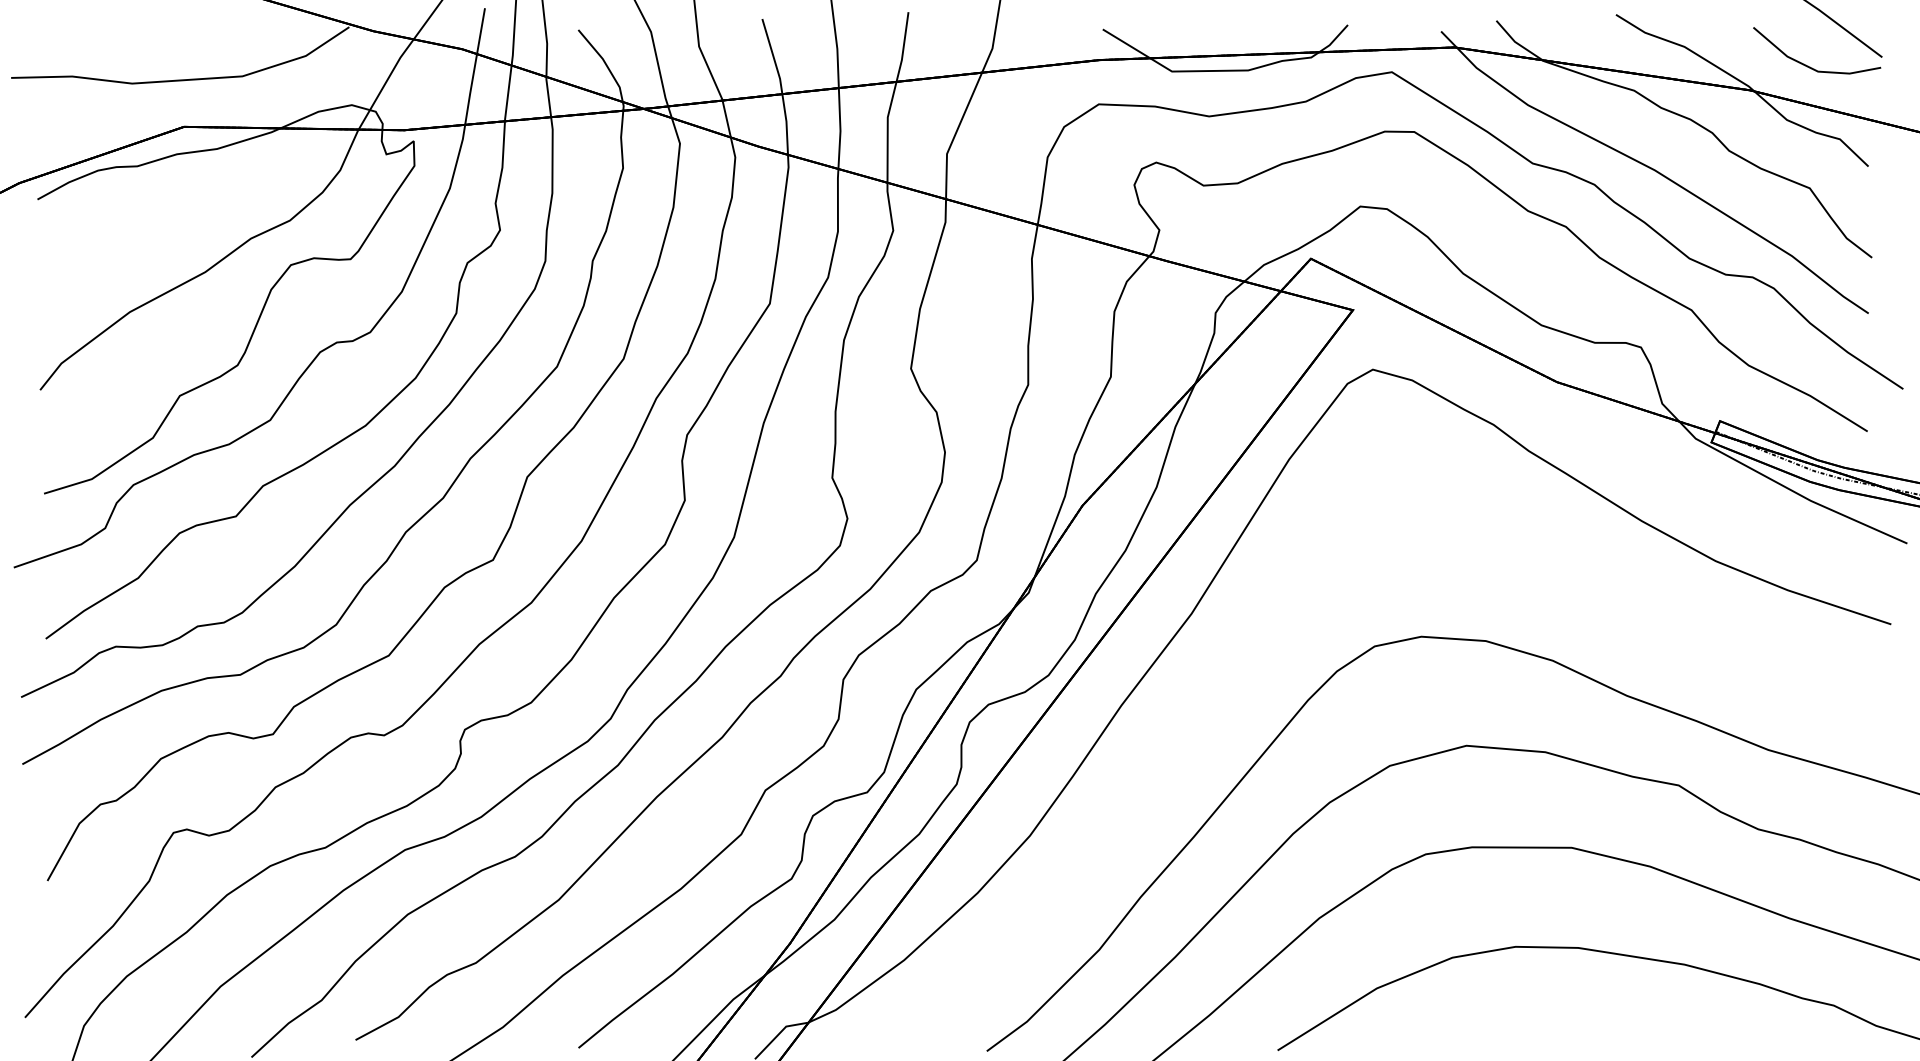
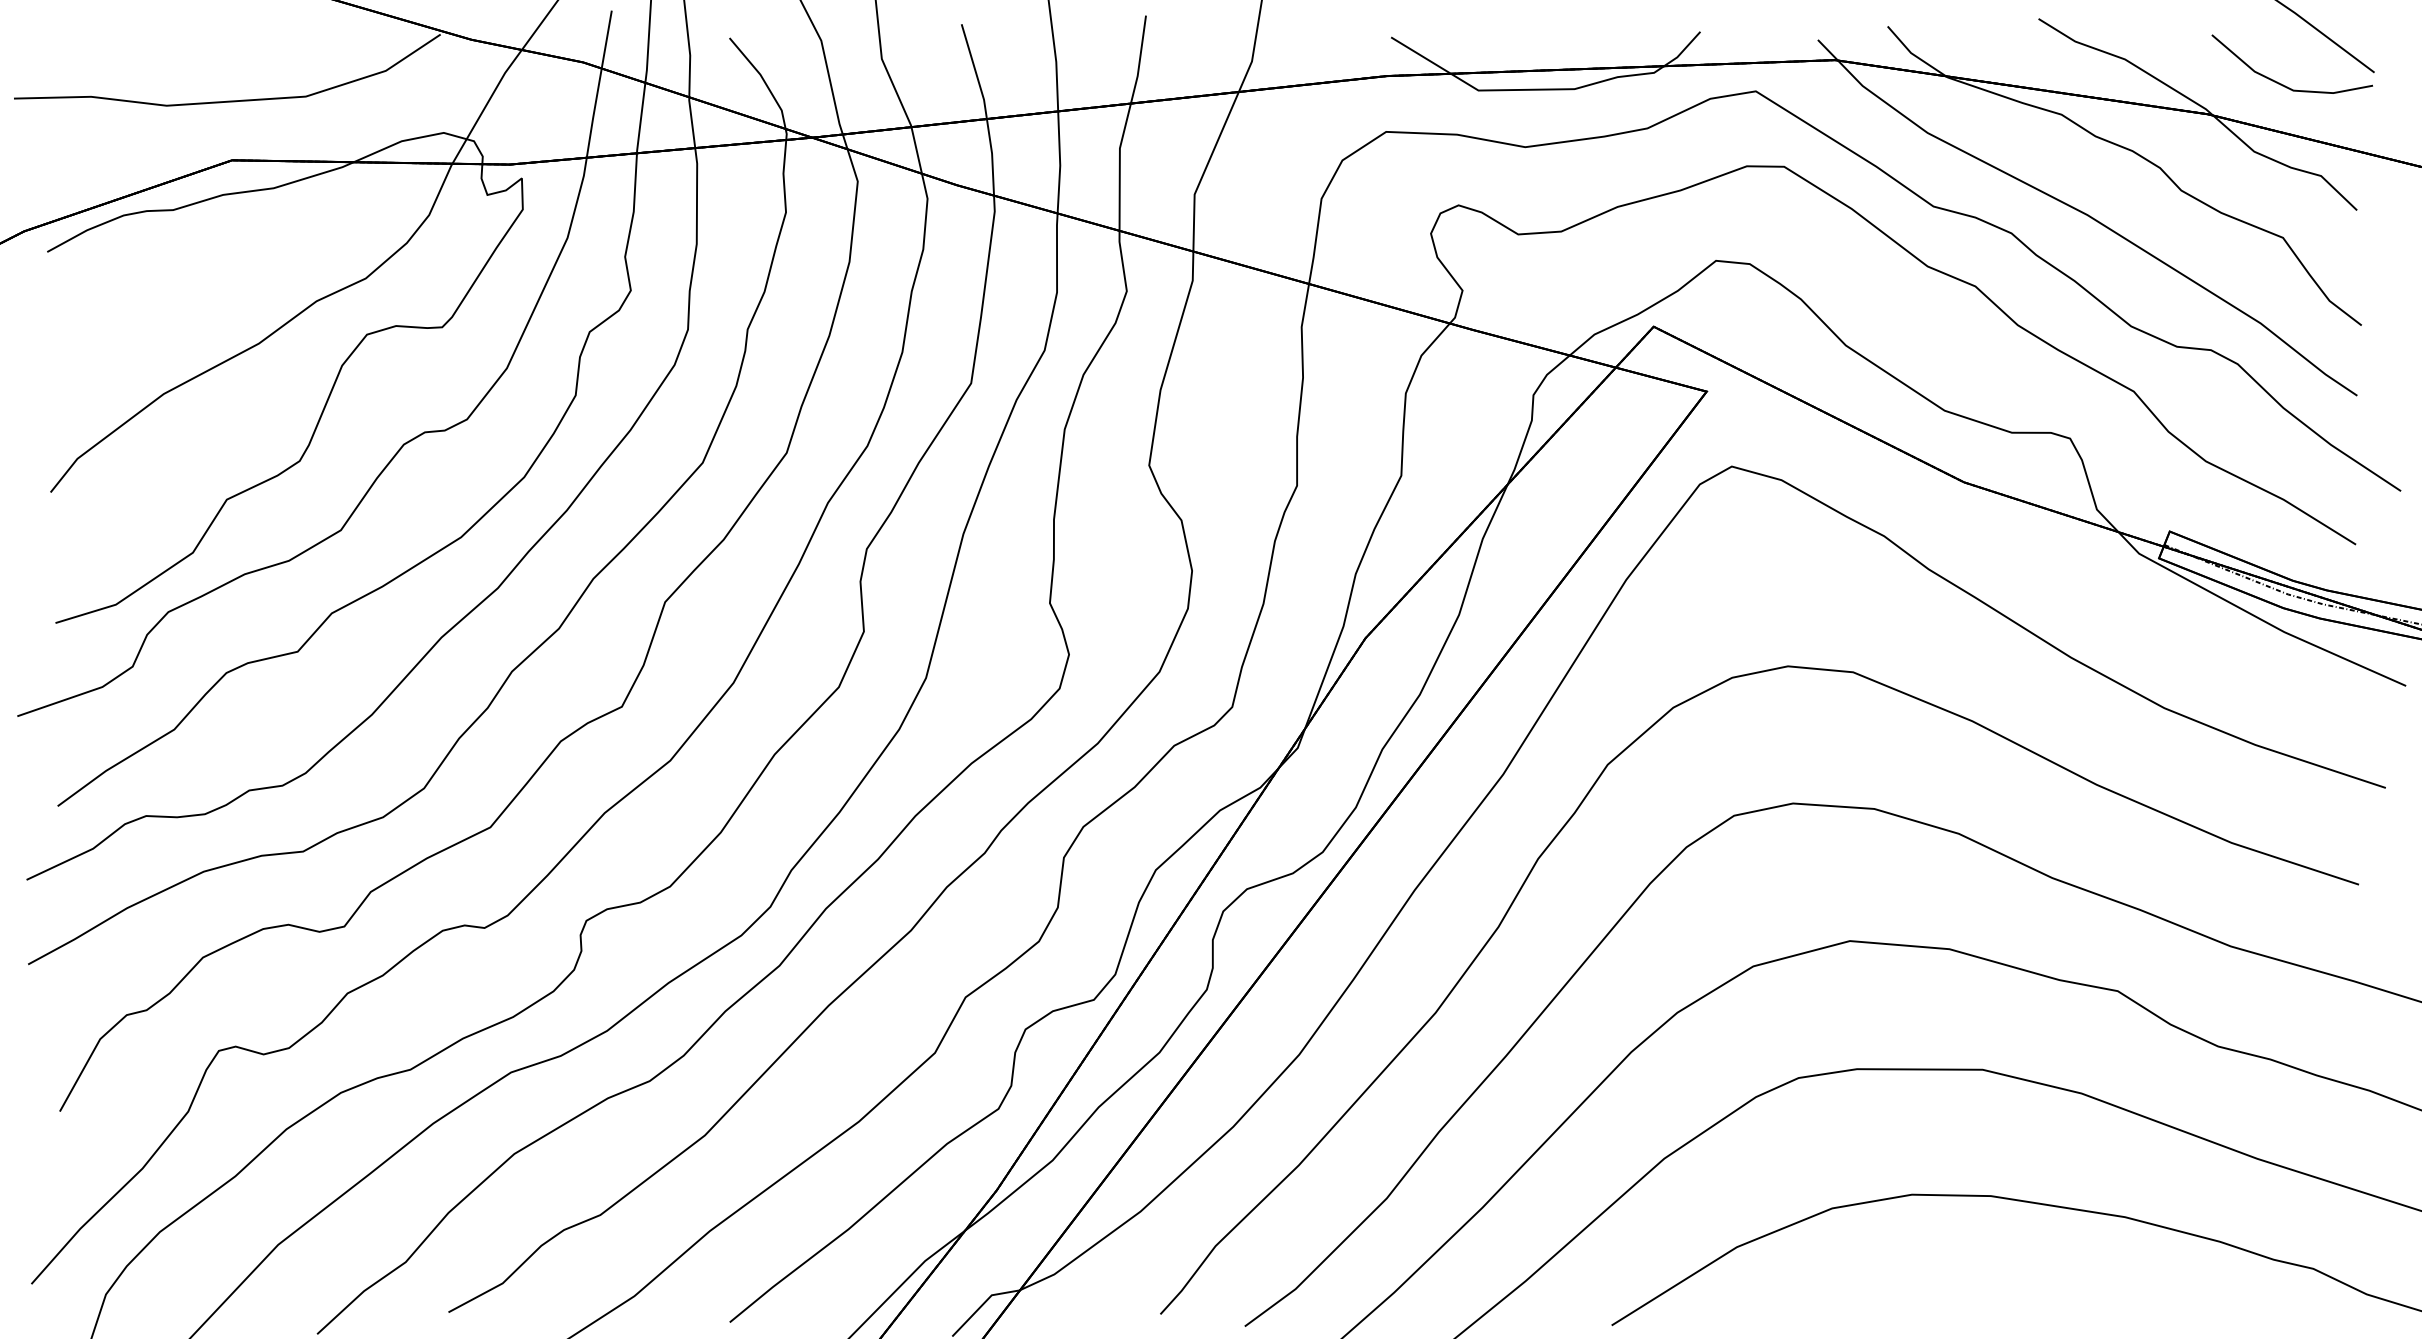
part: (1237, 658) -> (1561, 831), added

